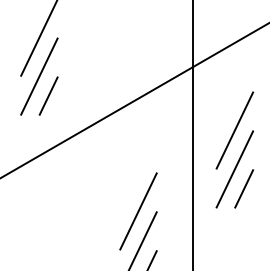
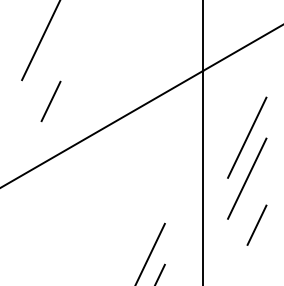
line: (39, 76) -> (41, 80), removed
line: (243, 188) -> (256, 224), moved
line: (138, 210) -> (145, 222), removed

